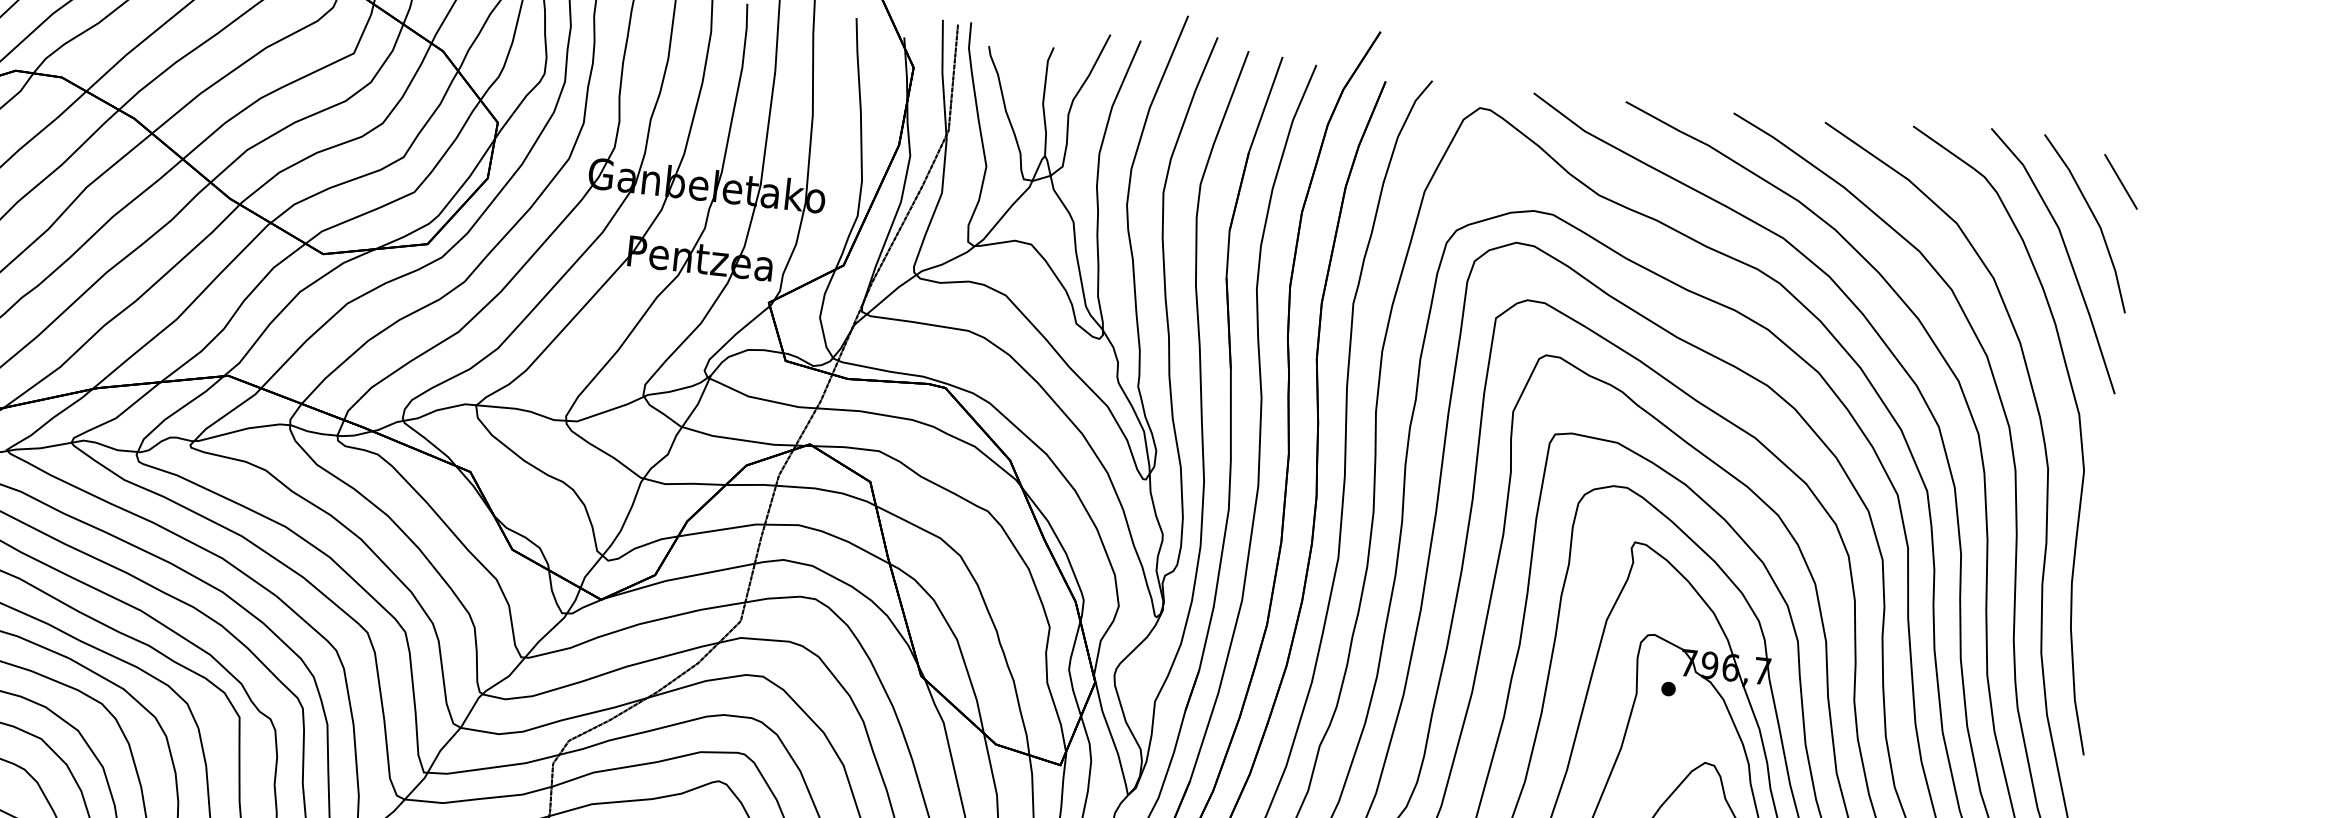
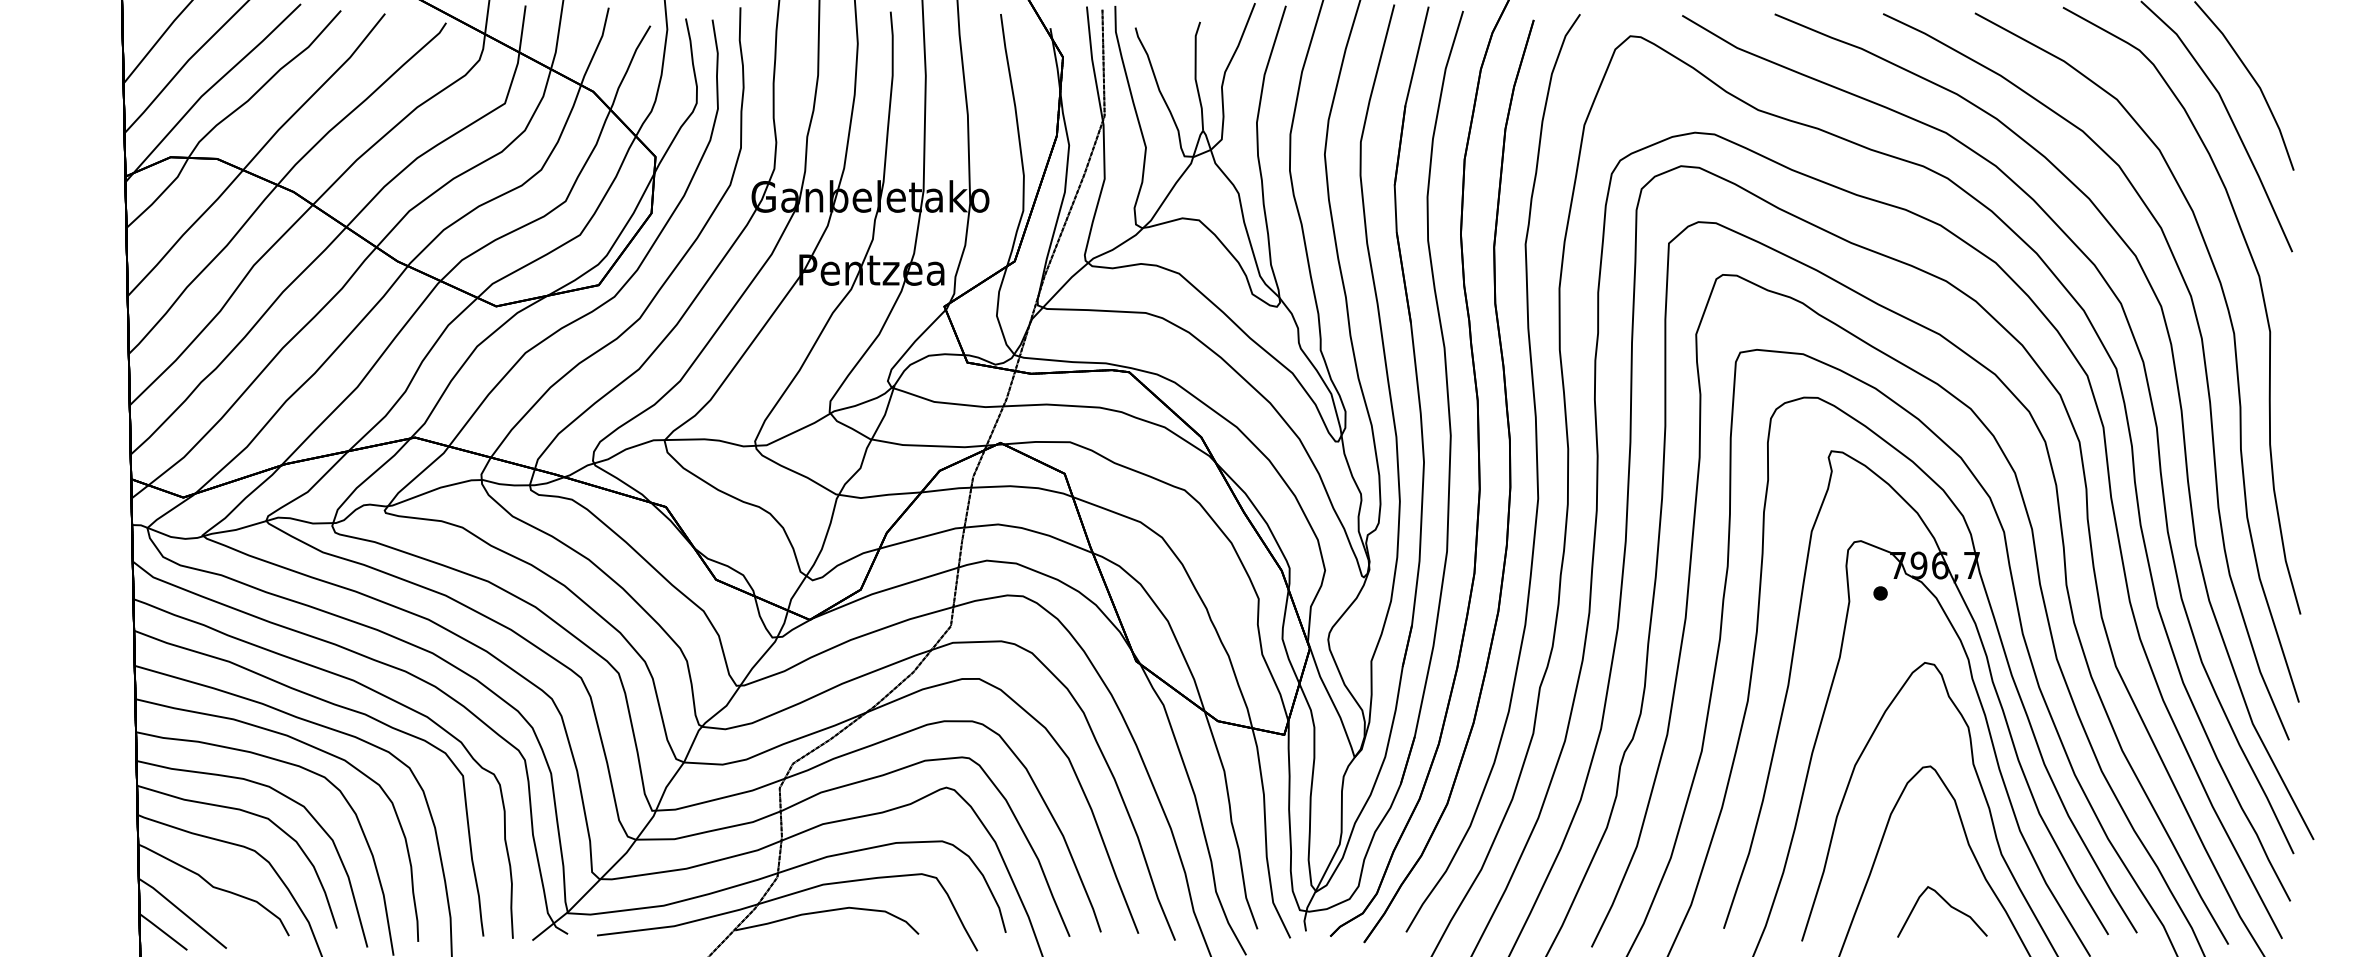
line: (2120, 181) -> (2275, 40), removed

